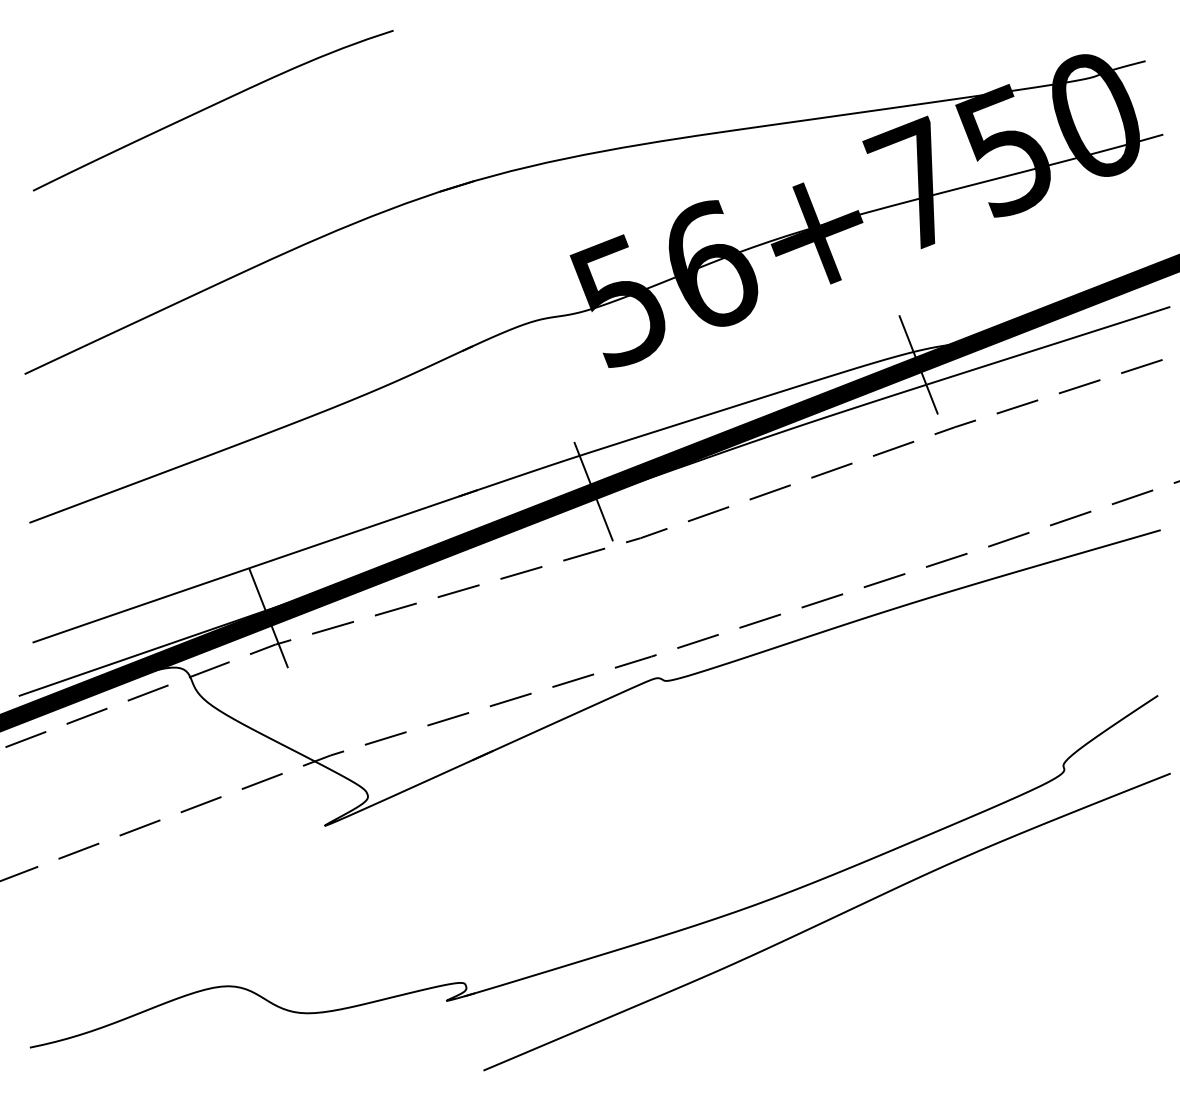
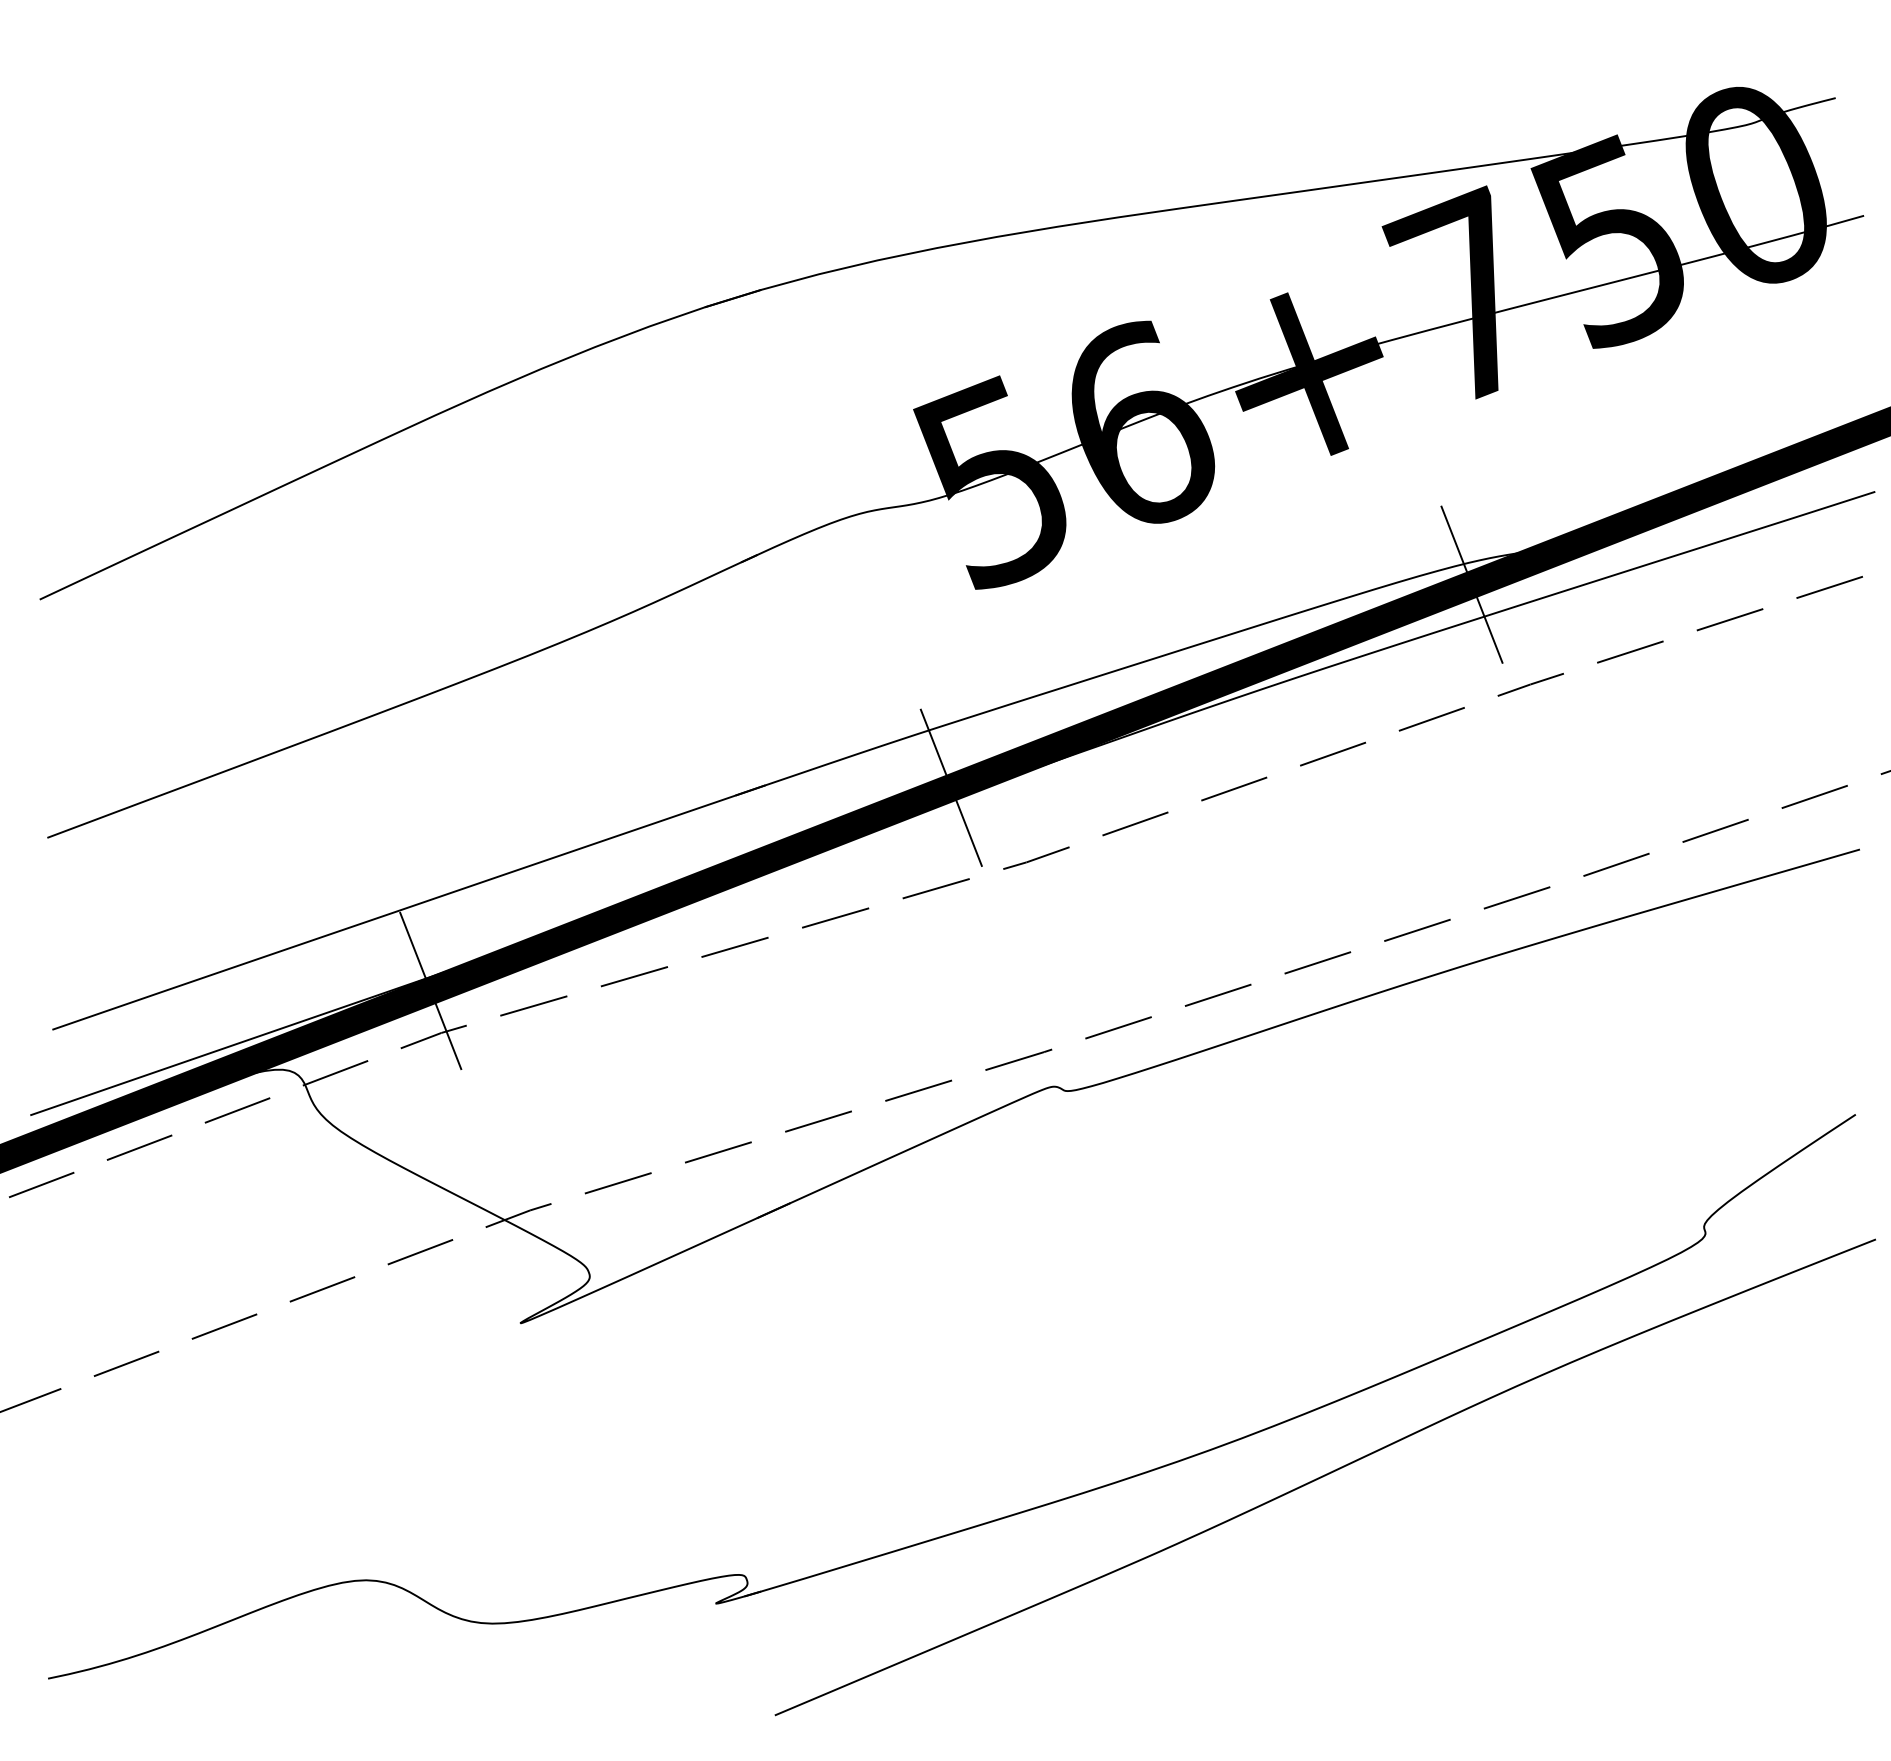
curve: (210, 107) -> (337, 172), removed

